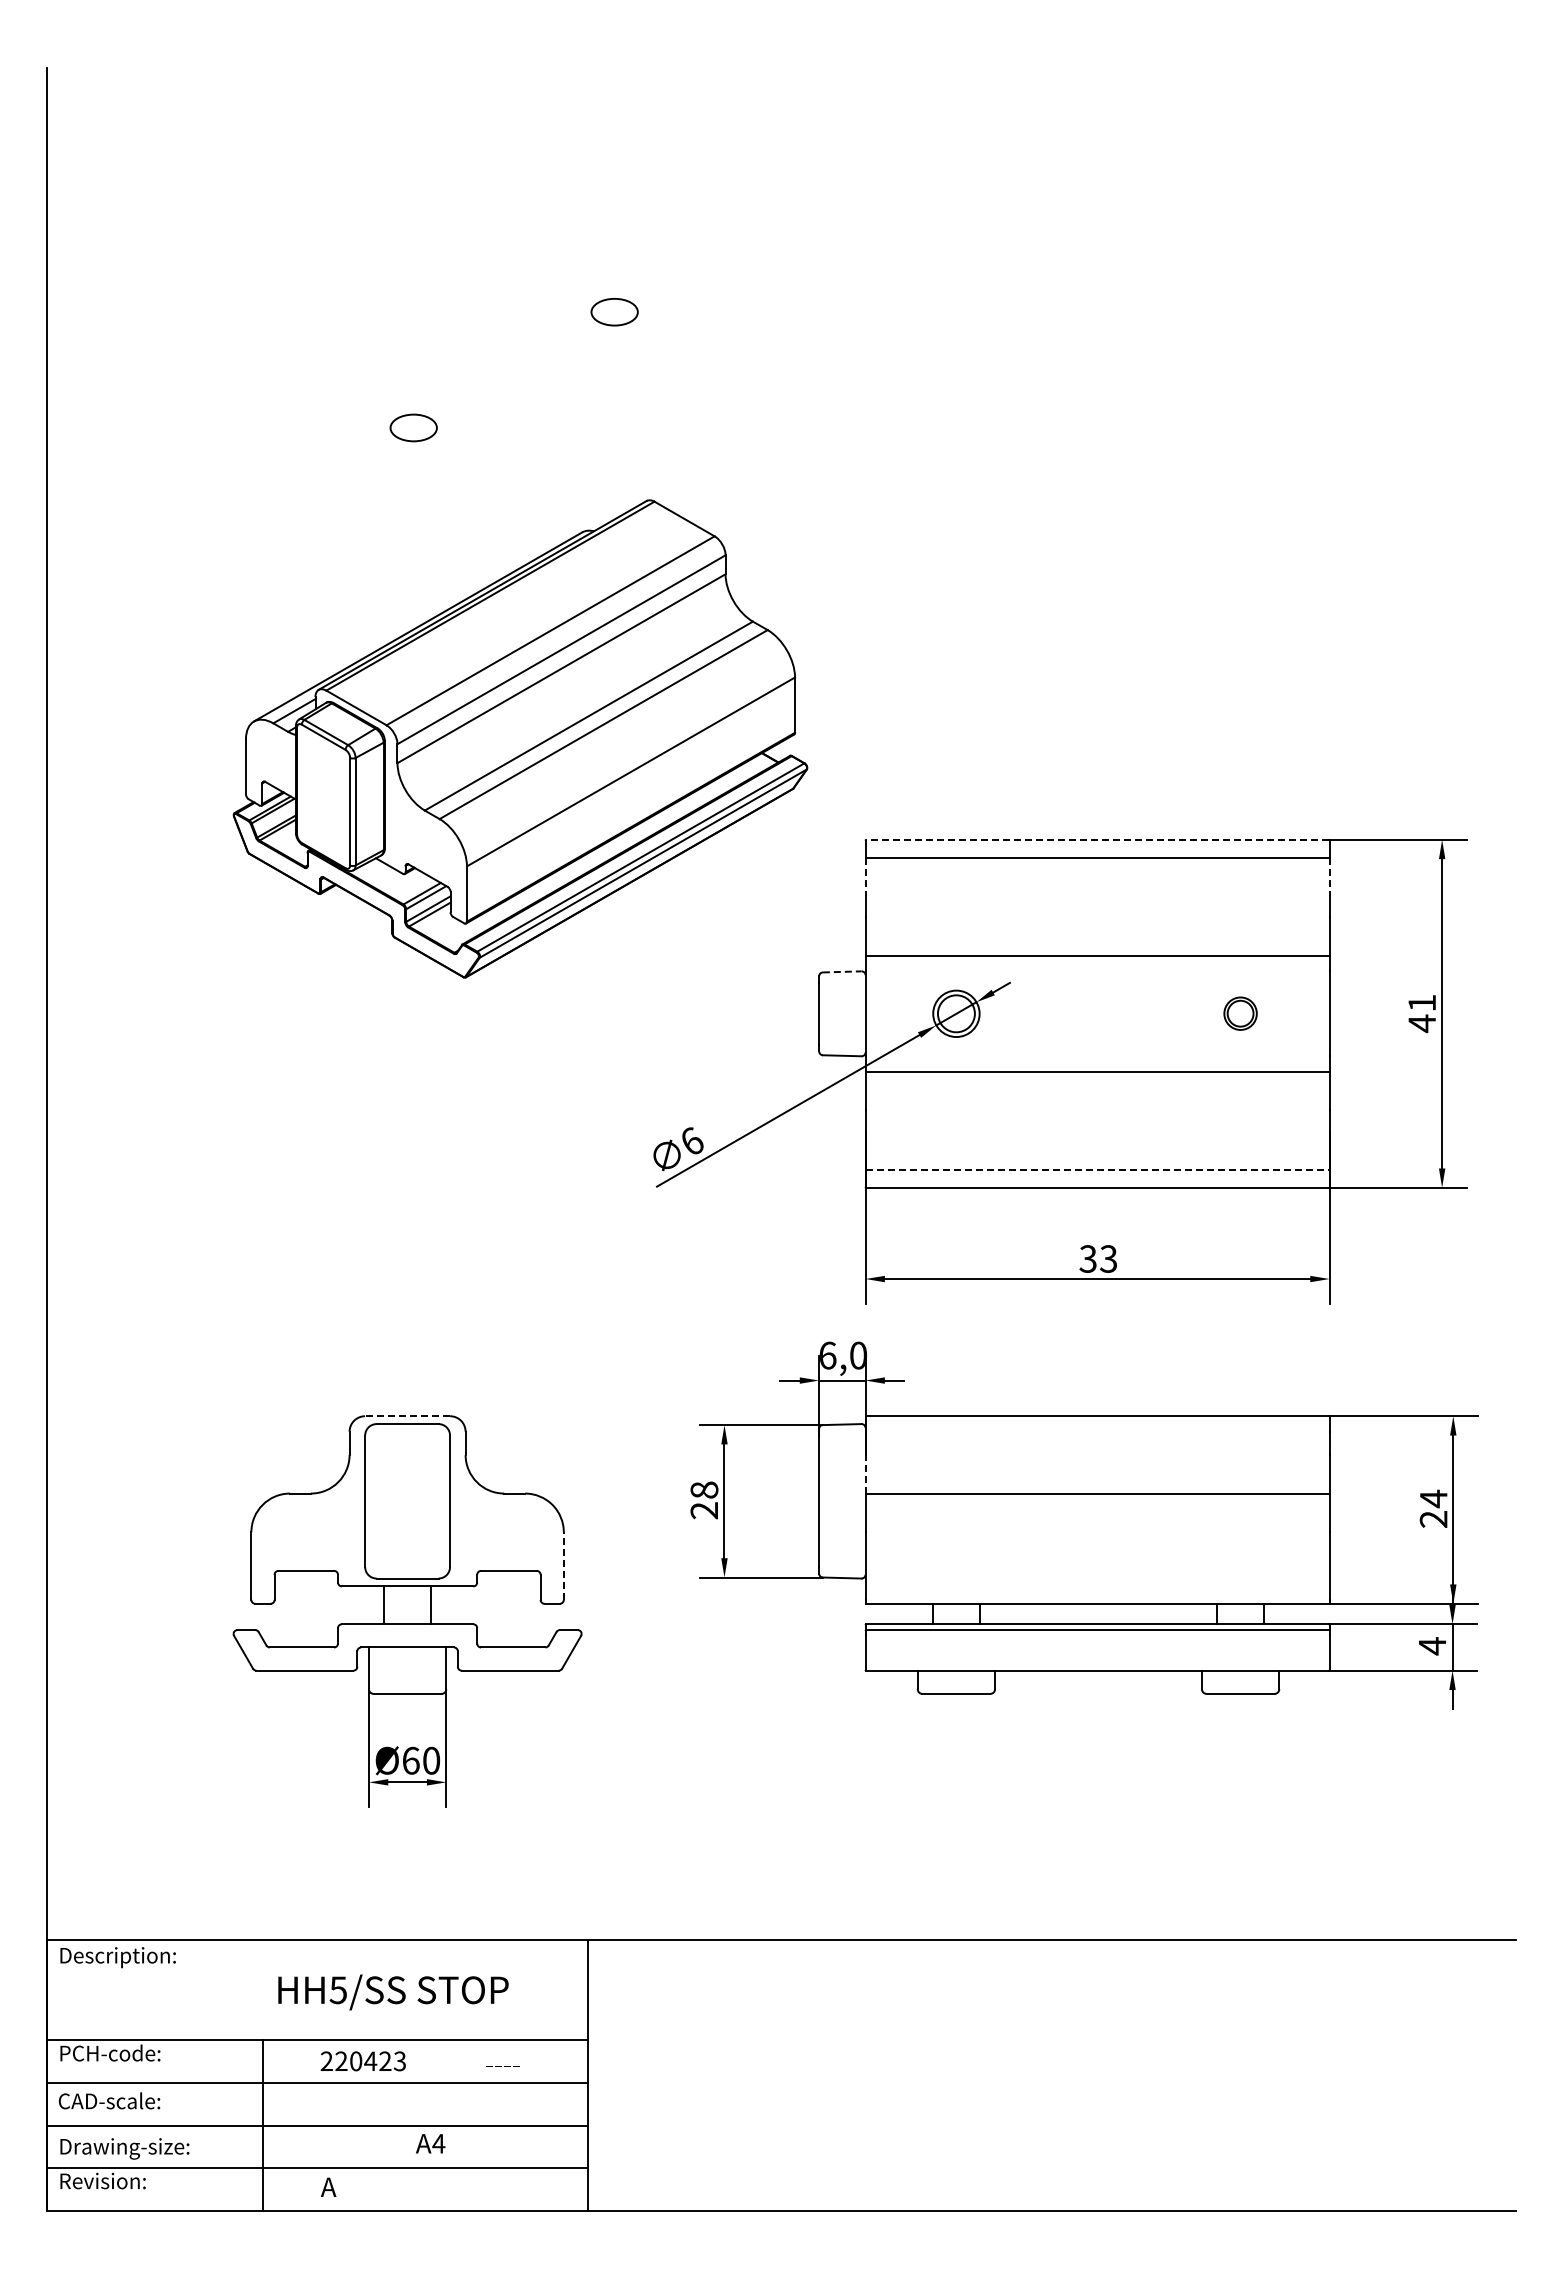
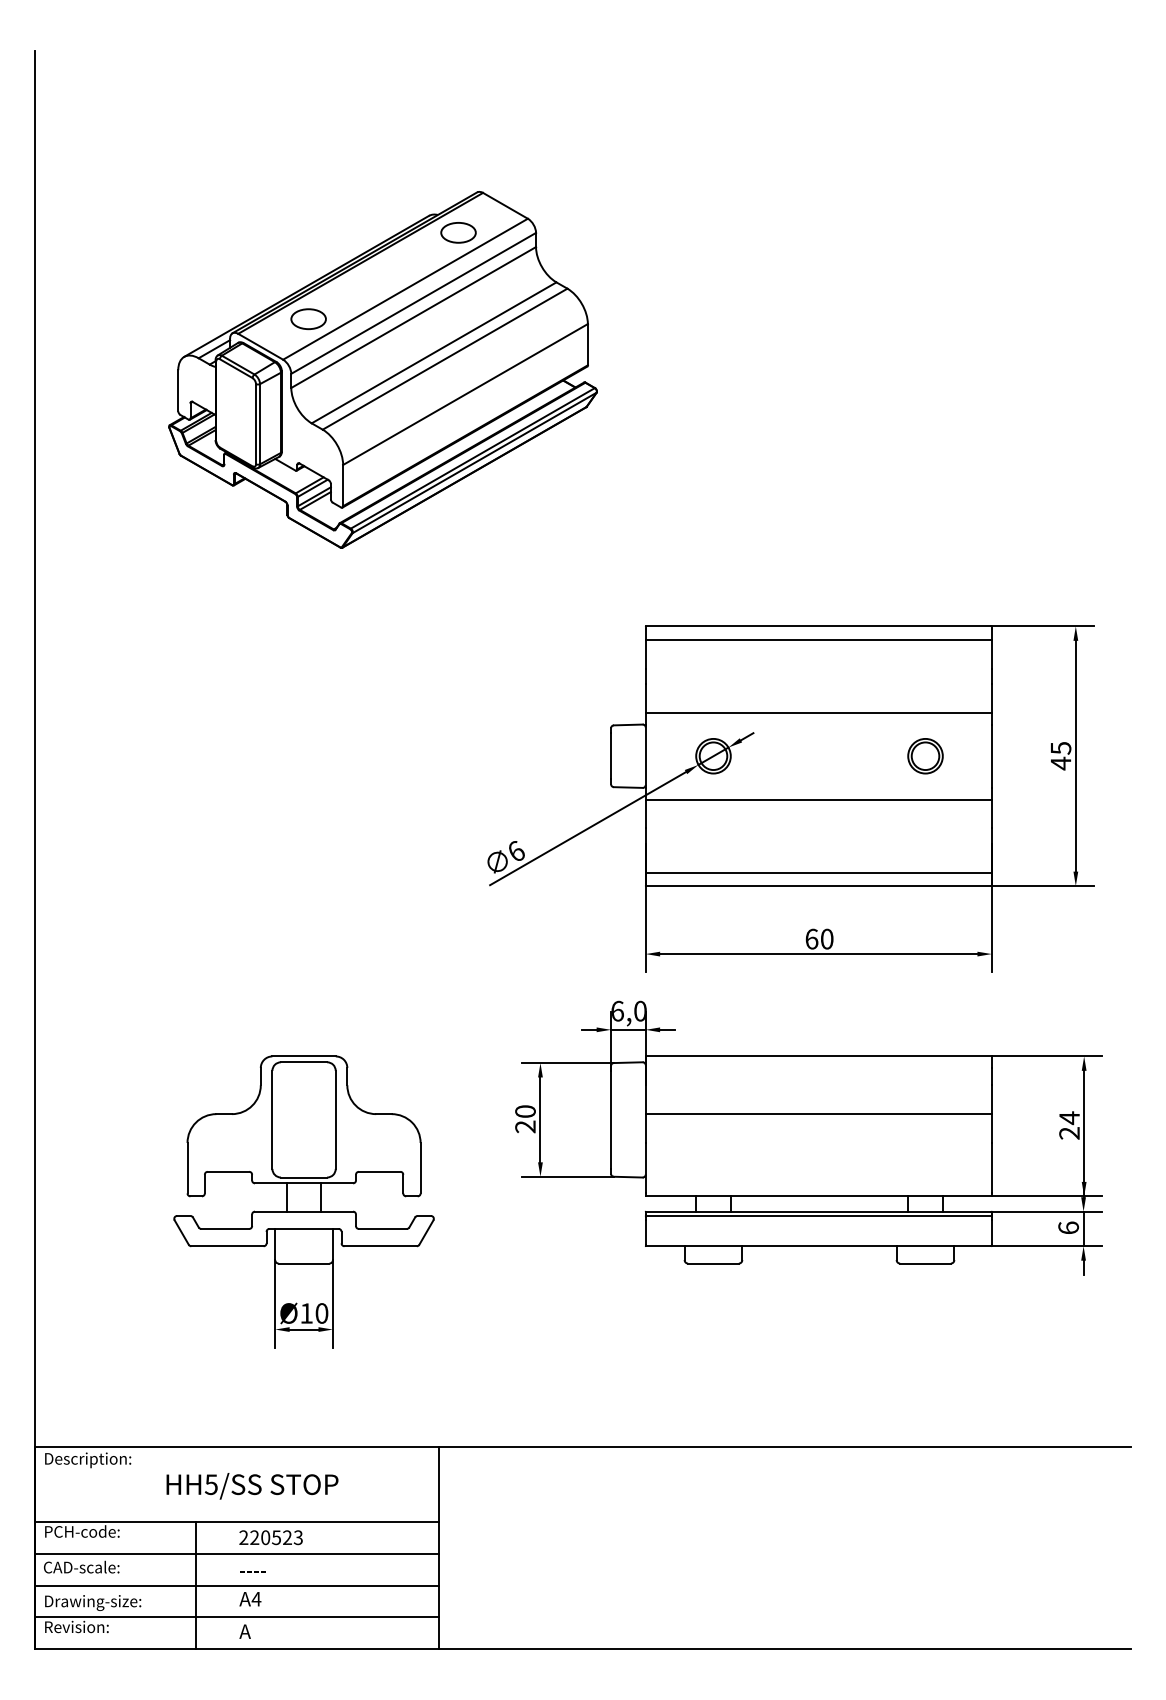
part: (520, 738) -> (383, 369), moved
line: (1097, 839) -> (818, 626), dashed -> solid
line: (865, 877) -> (645, 654), dashed -> solid
line: (1329, 877) -> (991, 654), dashed -> solid
line: (842, 971) -> (628, 724), dashed -> solid
text: (1422, 1003) -> (1061, 748), 41 -> 45
part: (1240, 1013) -> (925, 756), size x1.43
line: (1098, 1170) -> (819, 873), dashed -> solid
text: (1098, 1258) -> (819, 938), 33 -> 60
line: (407, 1416) -> (303, 1056), dashed -> solid
line: (865, 1473) -> (645, 1099), dashed -> solid
text: (704, 1489) -> (525, 1111), 28 -> 20
line: (563, 1566) -> (420, 1168), dashed -> solid
text: (1432, 1646) -> (1068, 1228), 4 -> 6
text: (411, 1760) -> (306, 1313), 60 -> 10
text: (393, 1992) -> (252, 1486), moved
text: (370, 2061) -> (276, 1537), 220423 -> 220523
text: (502, 2066) -> (252, 1572), moved
text: (430, 2143) -> (250, 1598), moved

